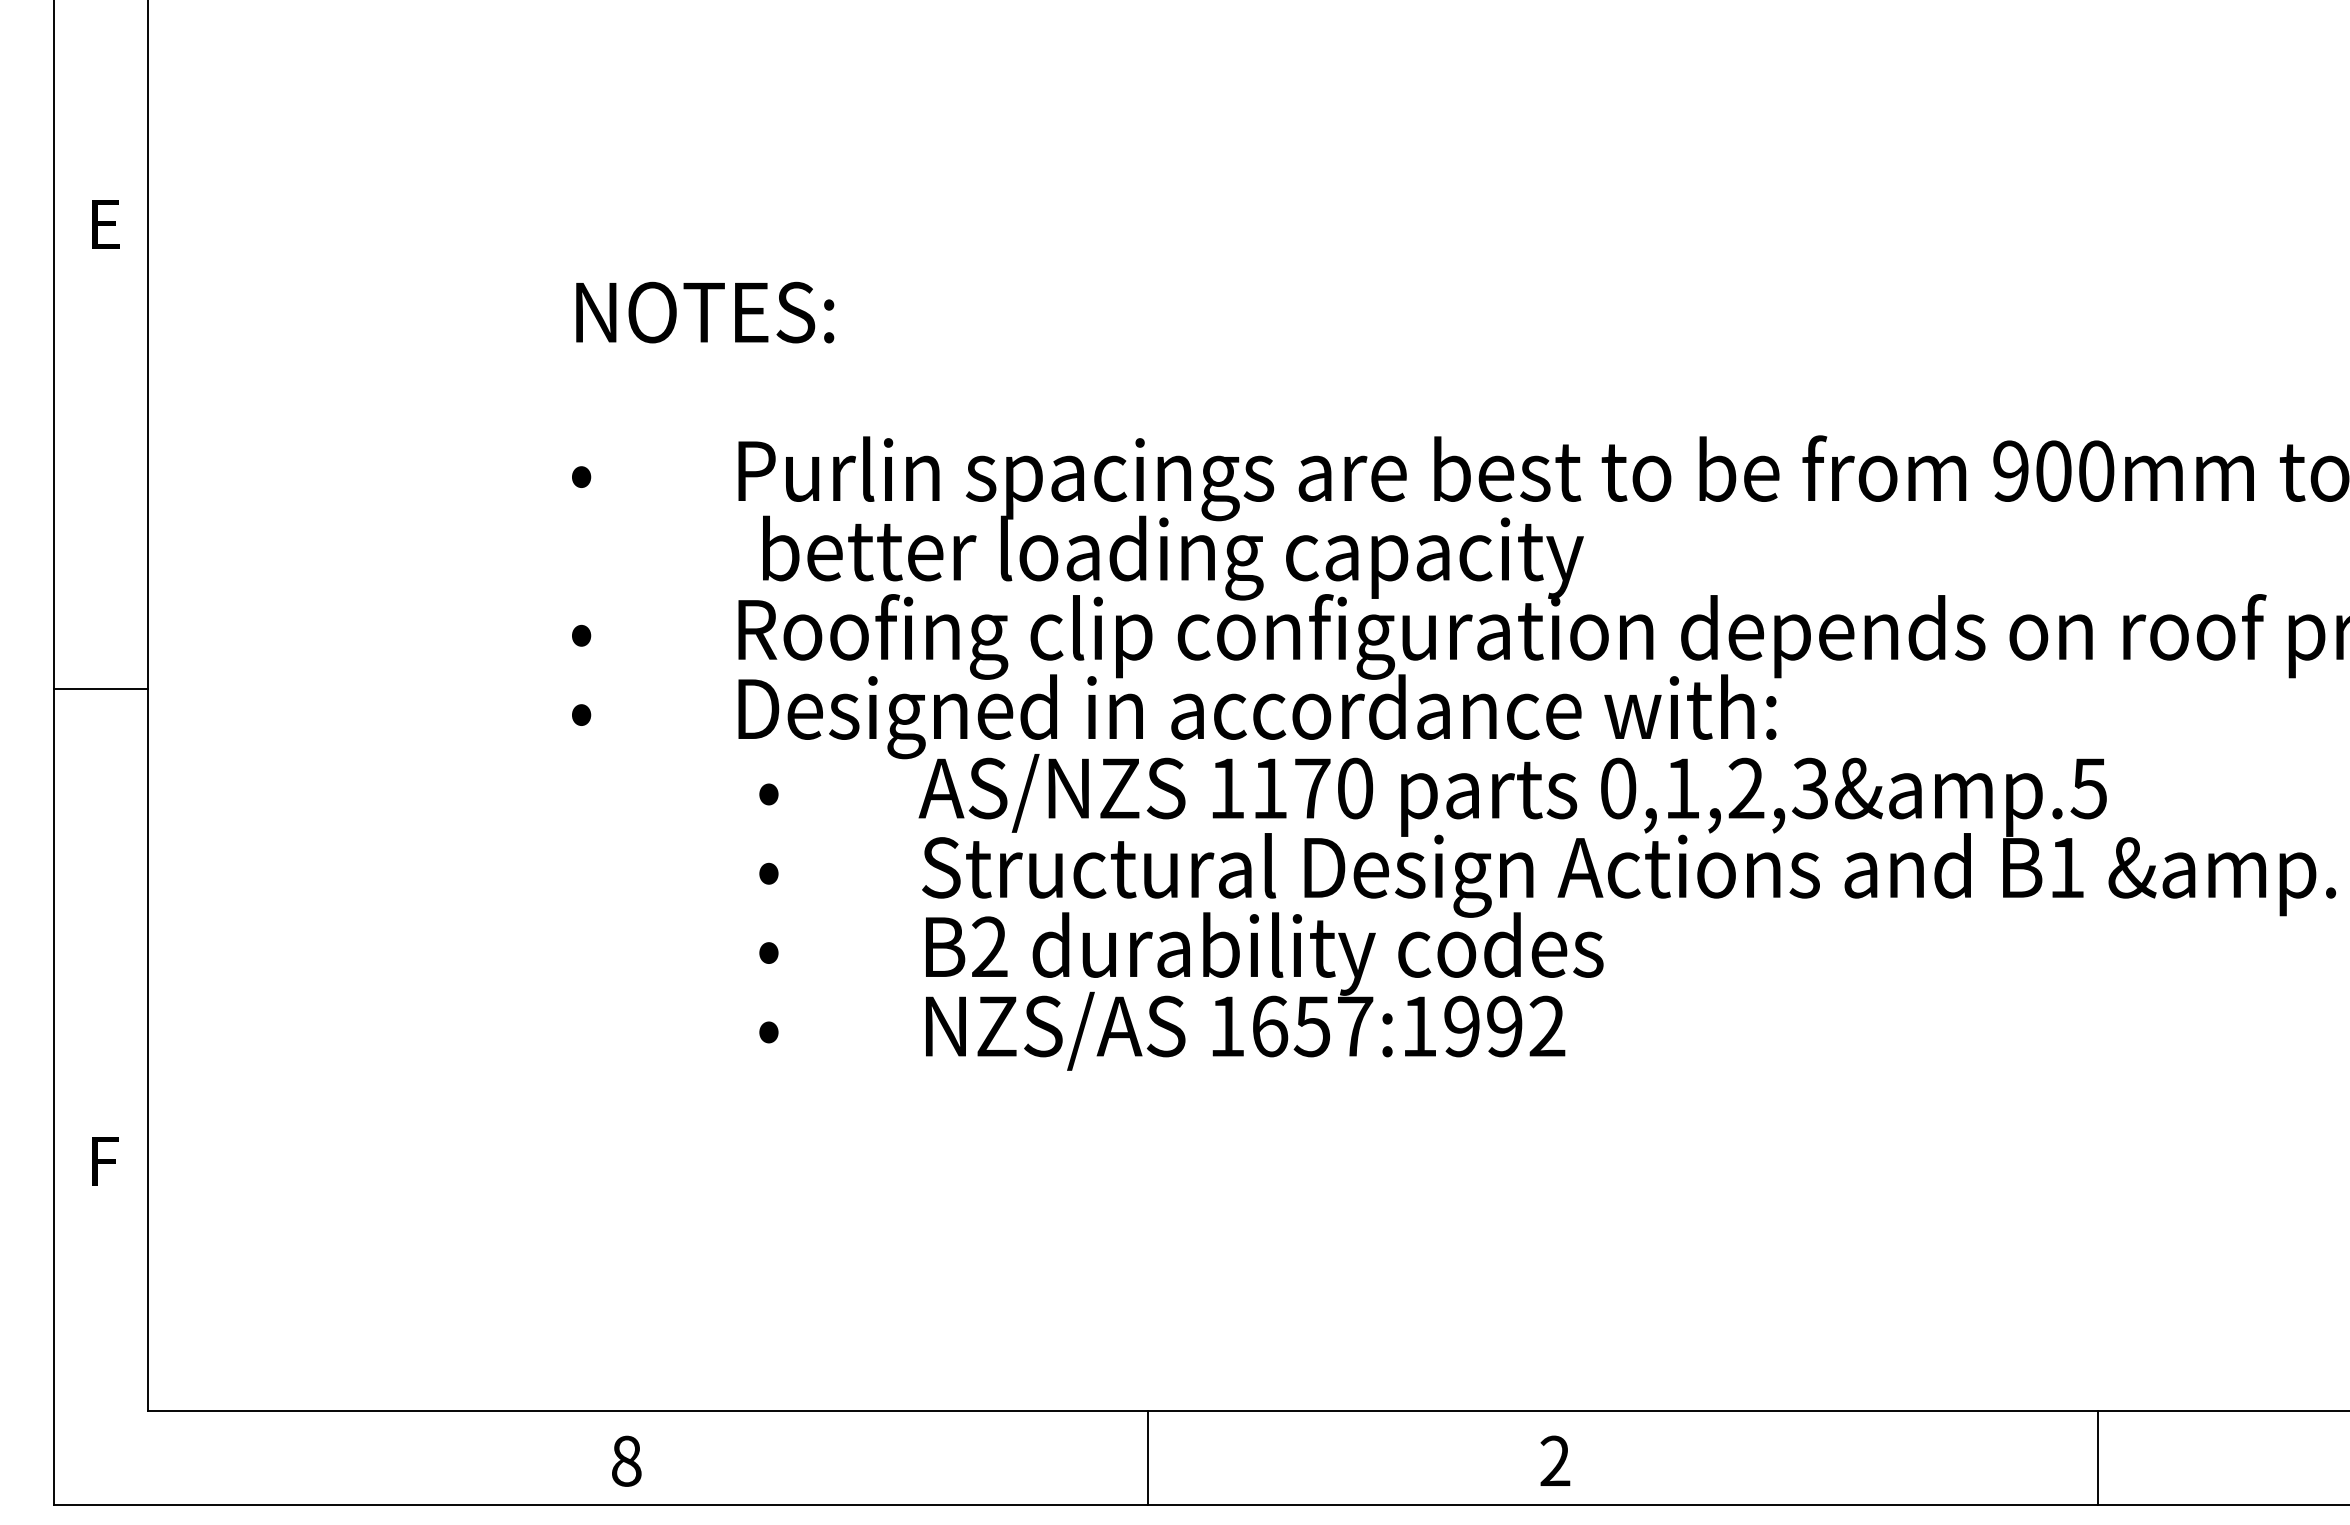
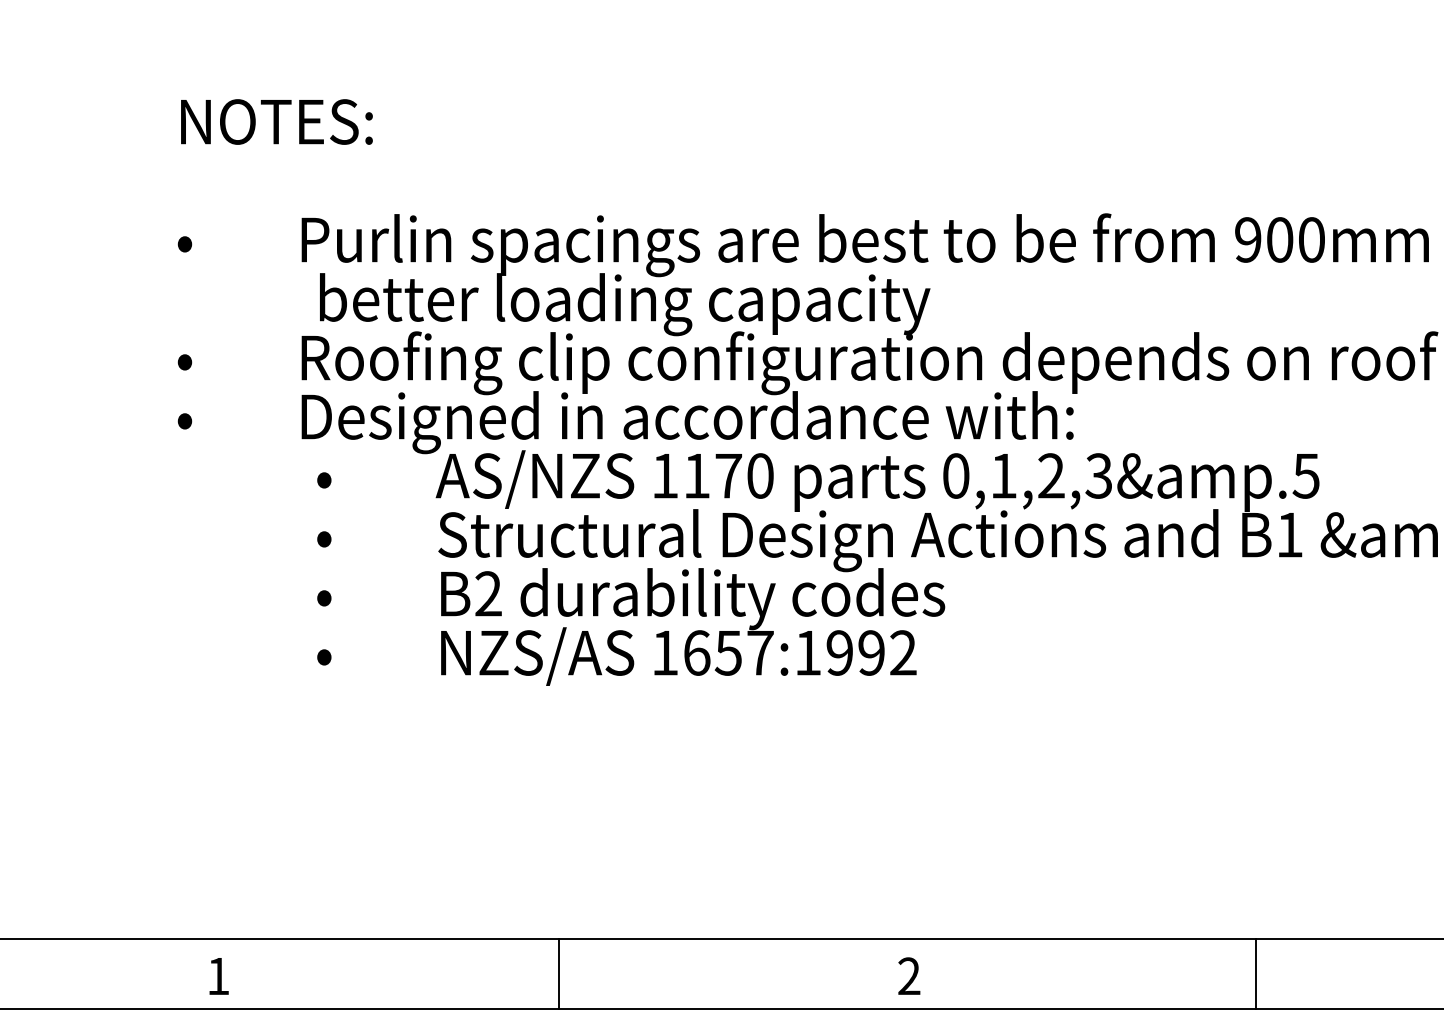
line: (1147, 1457) -> (559, 973), moved
line: (2097, 1457) -> (1256, 973), moved
text: (626, 1460) -> (218, 975), 8 -> 1

